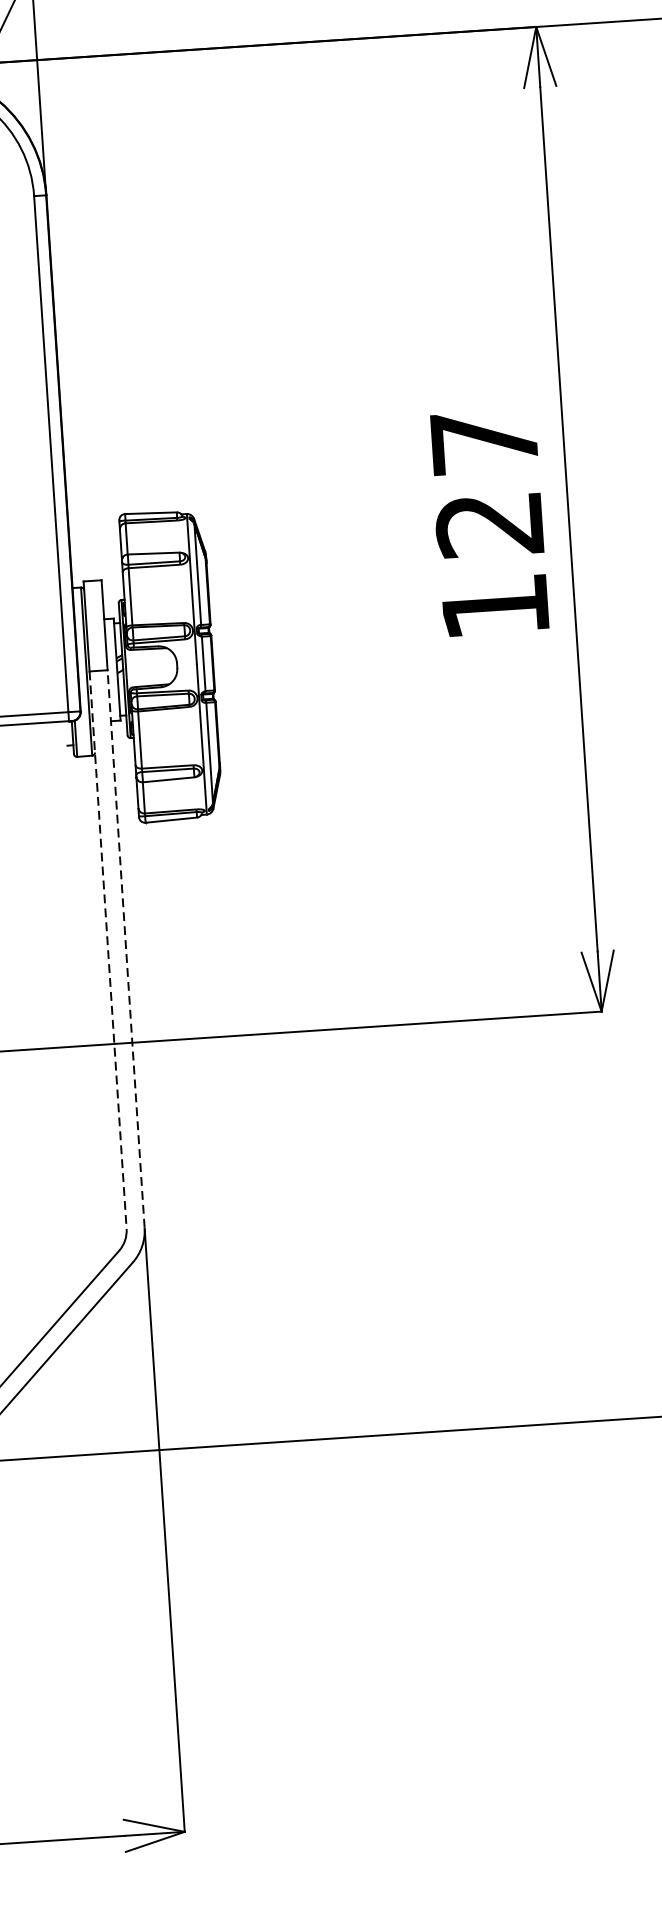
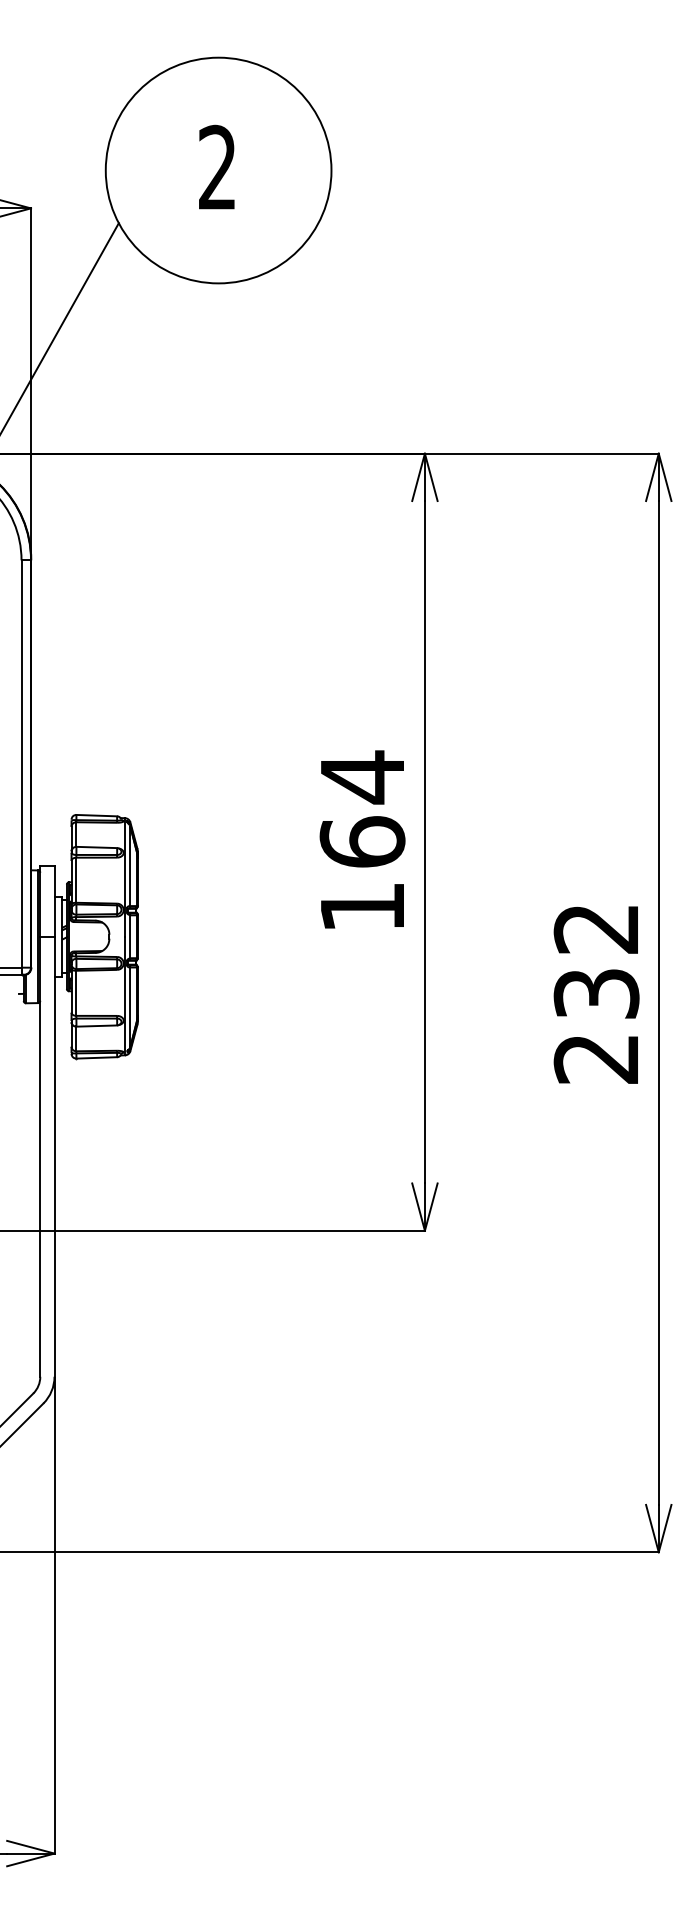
text: (487, 481) -> (362, 808), 127 -> 164
line: (126, 948) -> (54, 1156), dashed -> solid
line: (108, 949) -> (40, 1156), dashed -> solid

